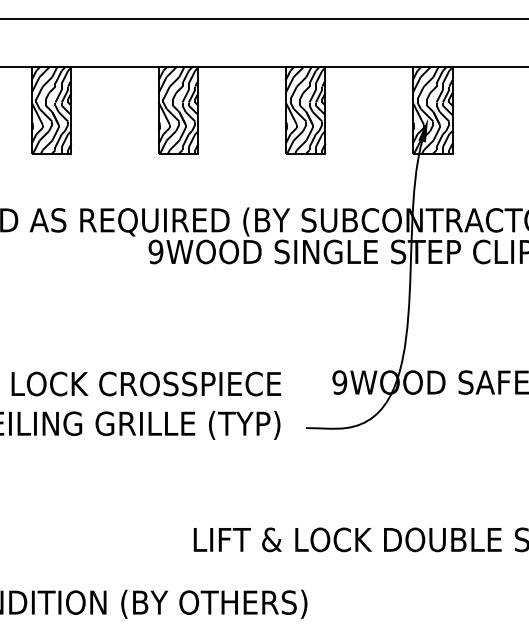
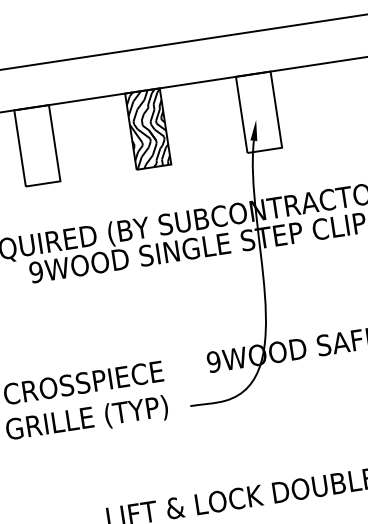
hatch: (178, 110) -> (37, 145), removed
hatch: (432, 110) -> (258, 112), removed

